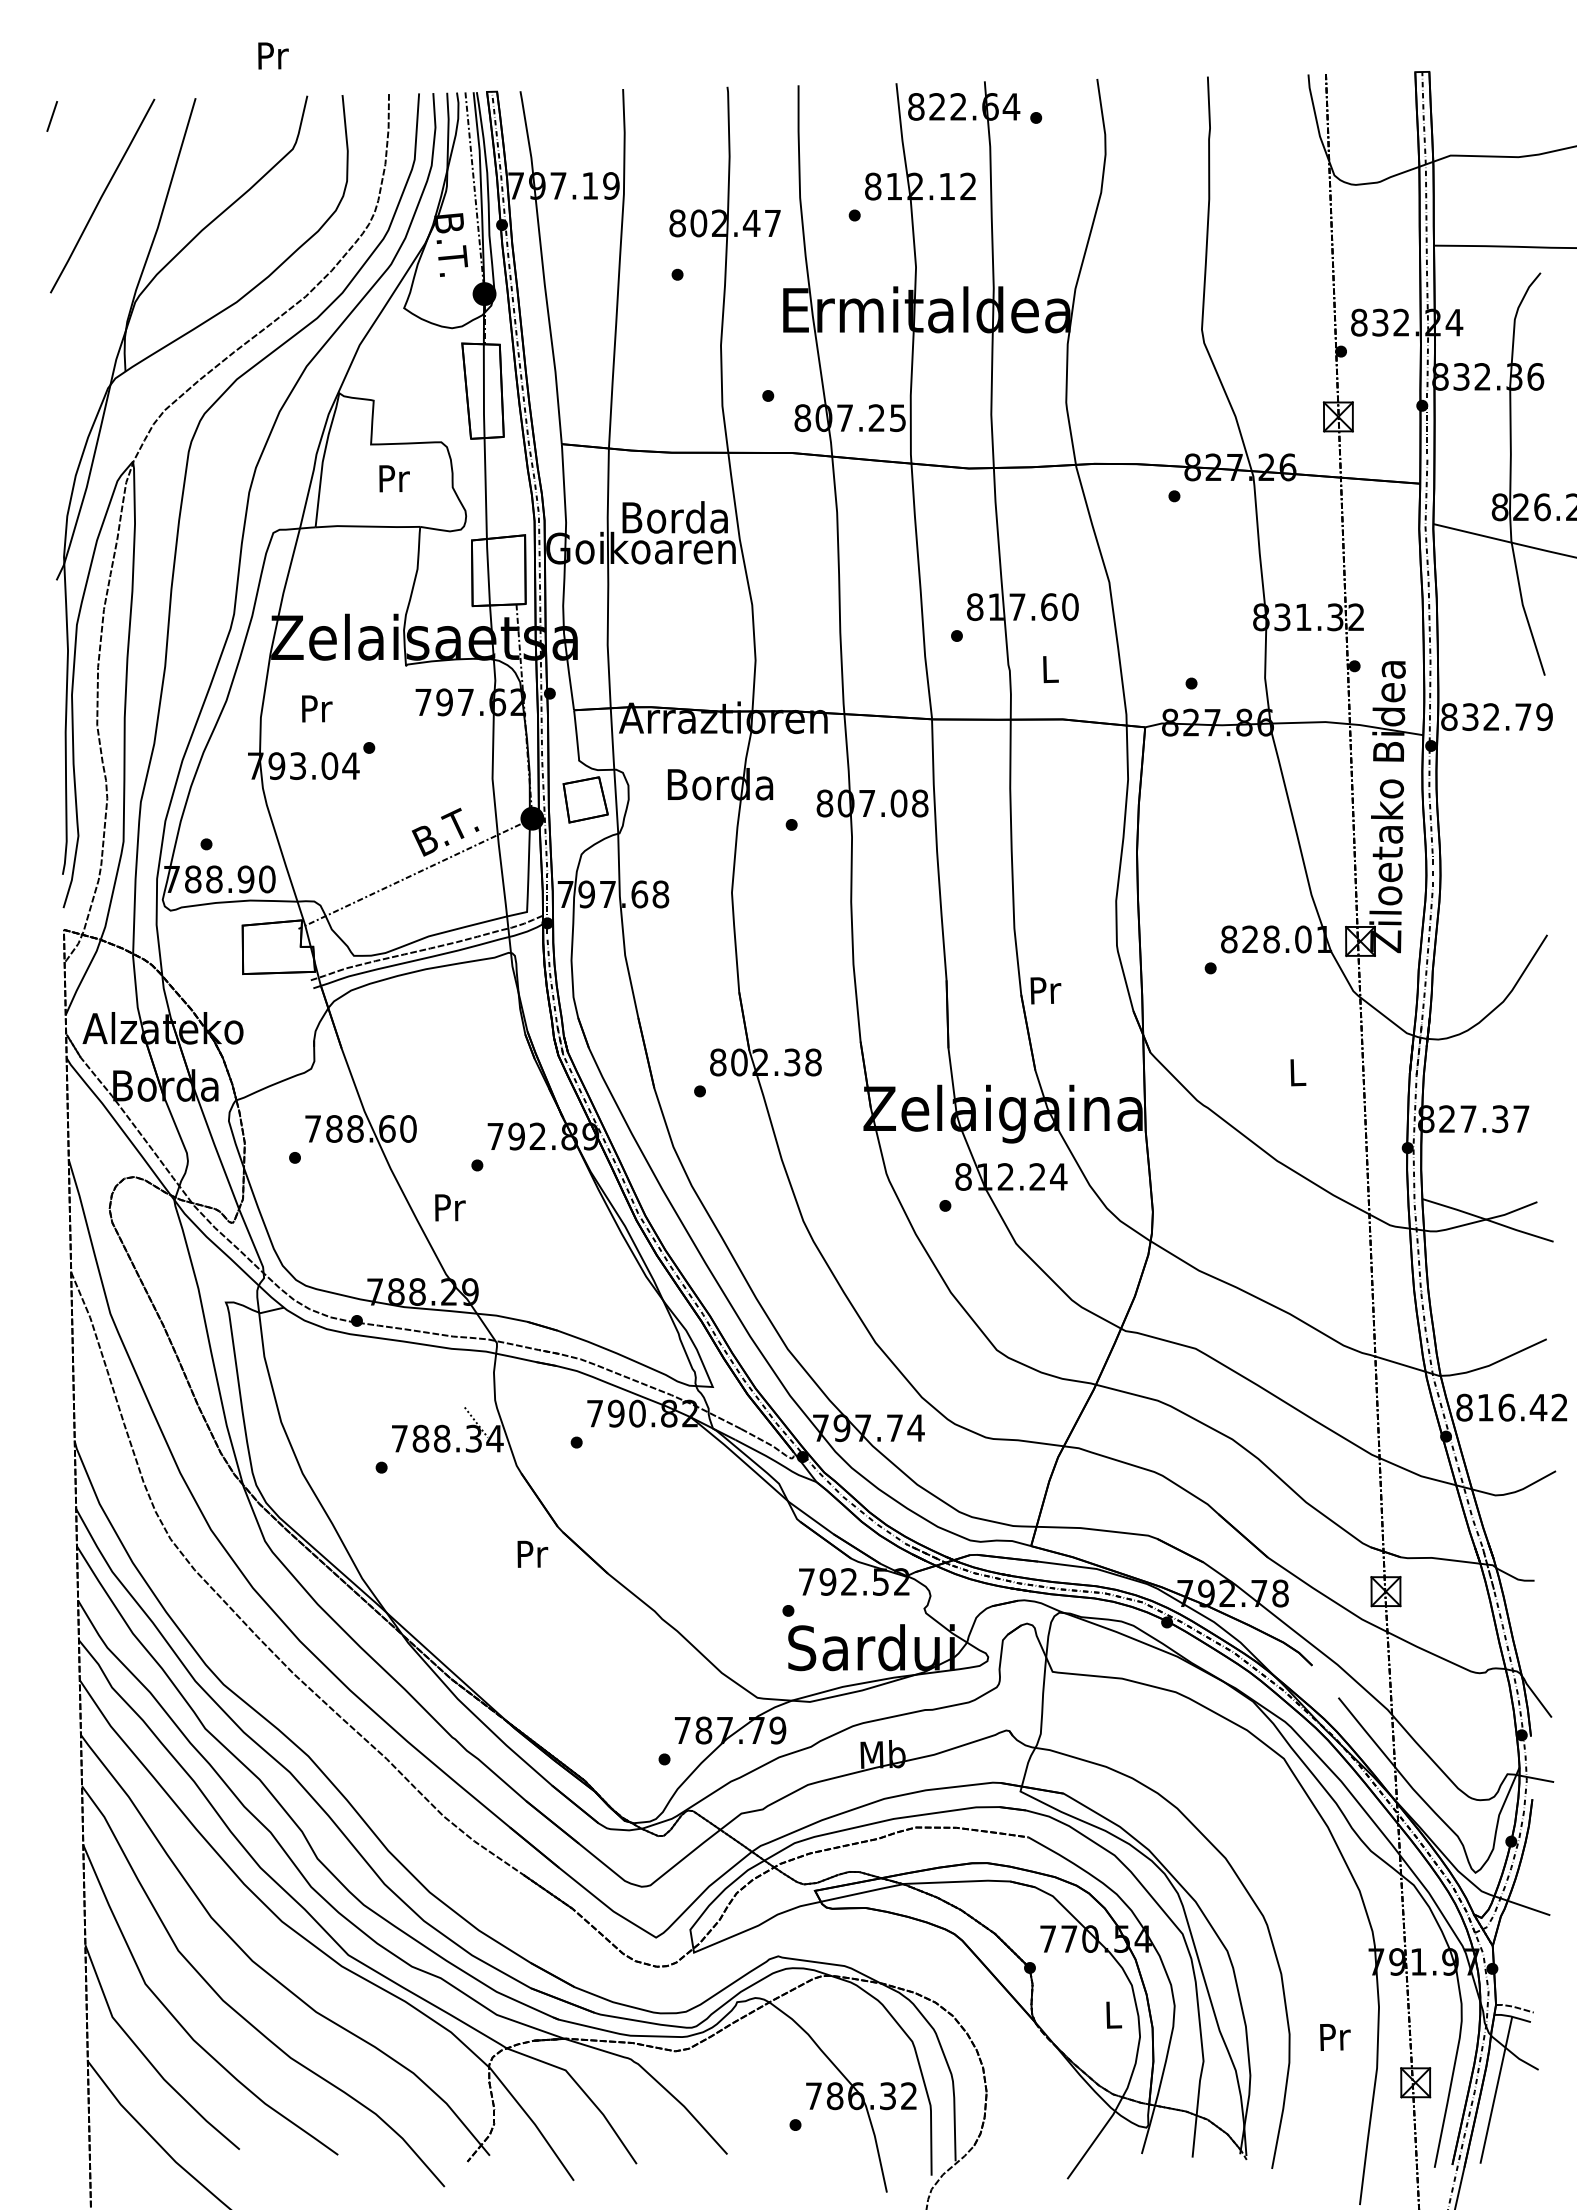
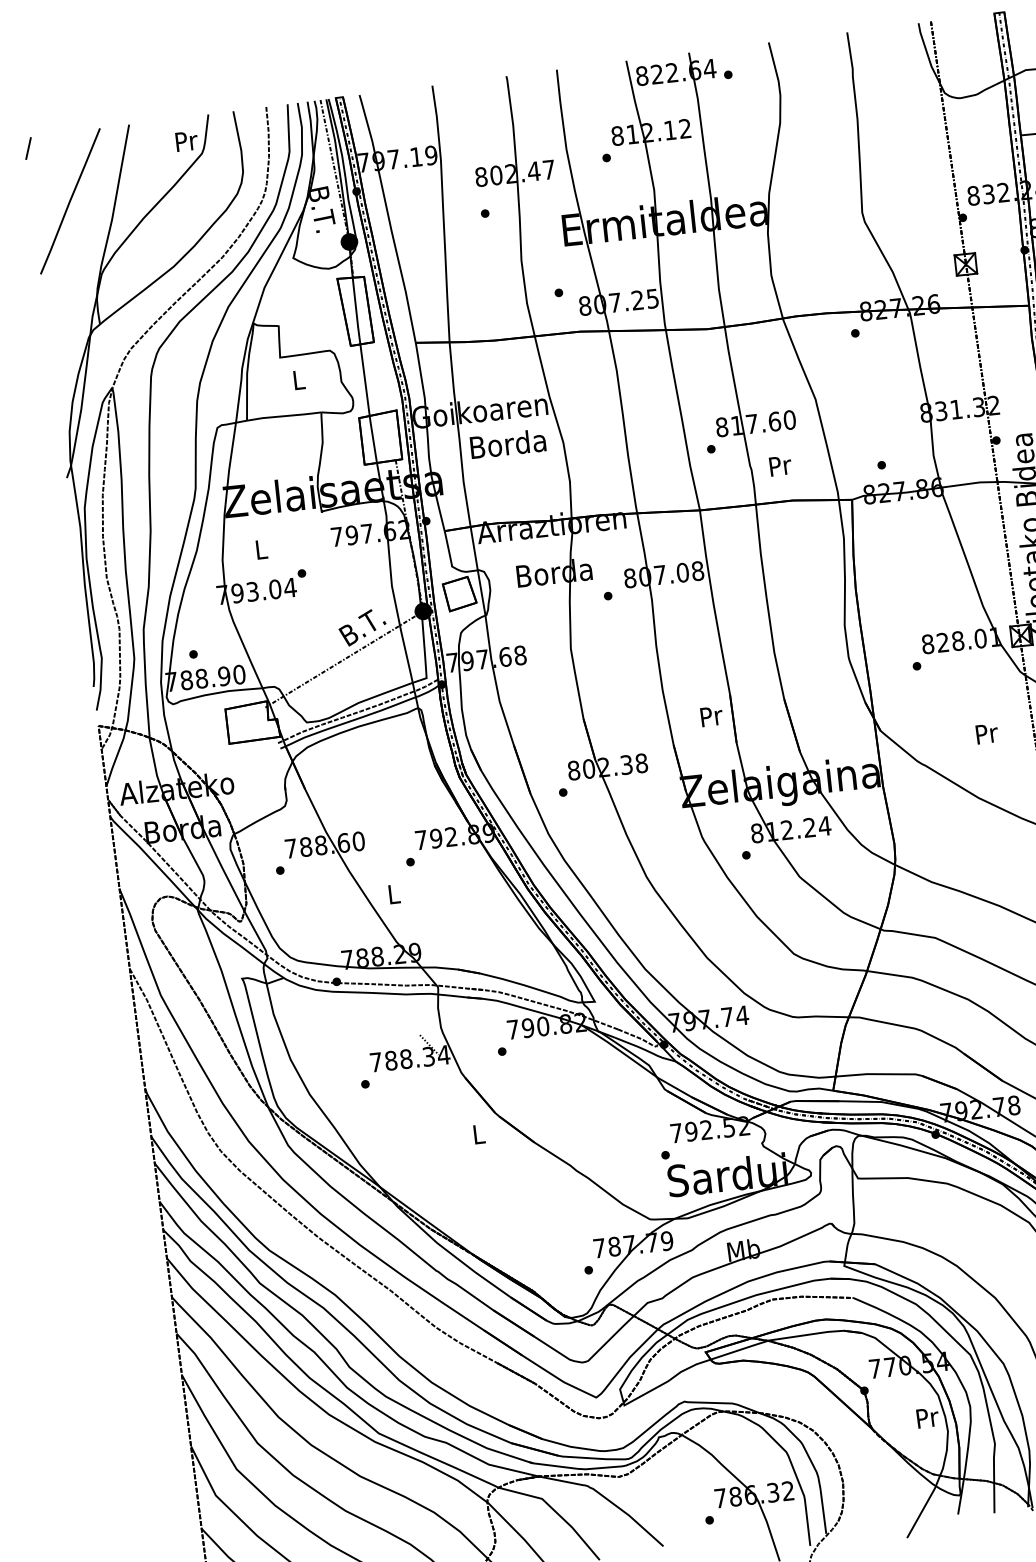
text: (273, 55) -> (186, 141), moved
text: (394, 478) -> (299, 379), Pr -> L
text: (674, 517) -> (507, 444), moved
text: (1050, 669) -> (780, 465), L -> Pr
text: (317, 708) -> (262, 549), Pr -> L
text: (1045, 990) -> (711, 716), moved
text: (1298, 1072) -> (987, 733), L -> Pr
text: (450, 1207) -> (394, 894), Pr -> L
text: (532, 1553) -> (479, 1133), Pr -> L
text: (1113, 2014) -> (927, 1417), L -> Pr

